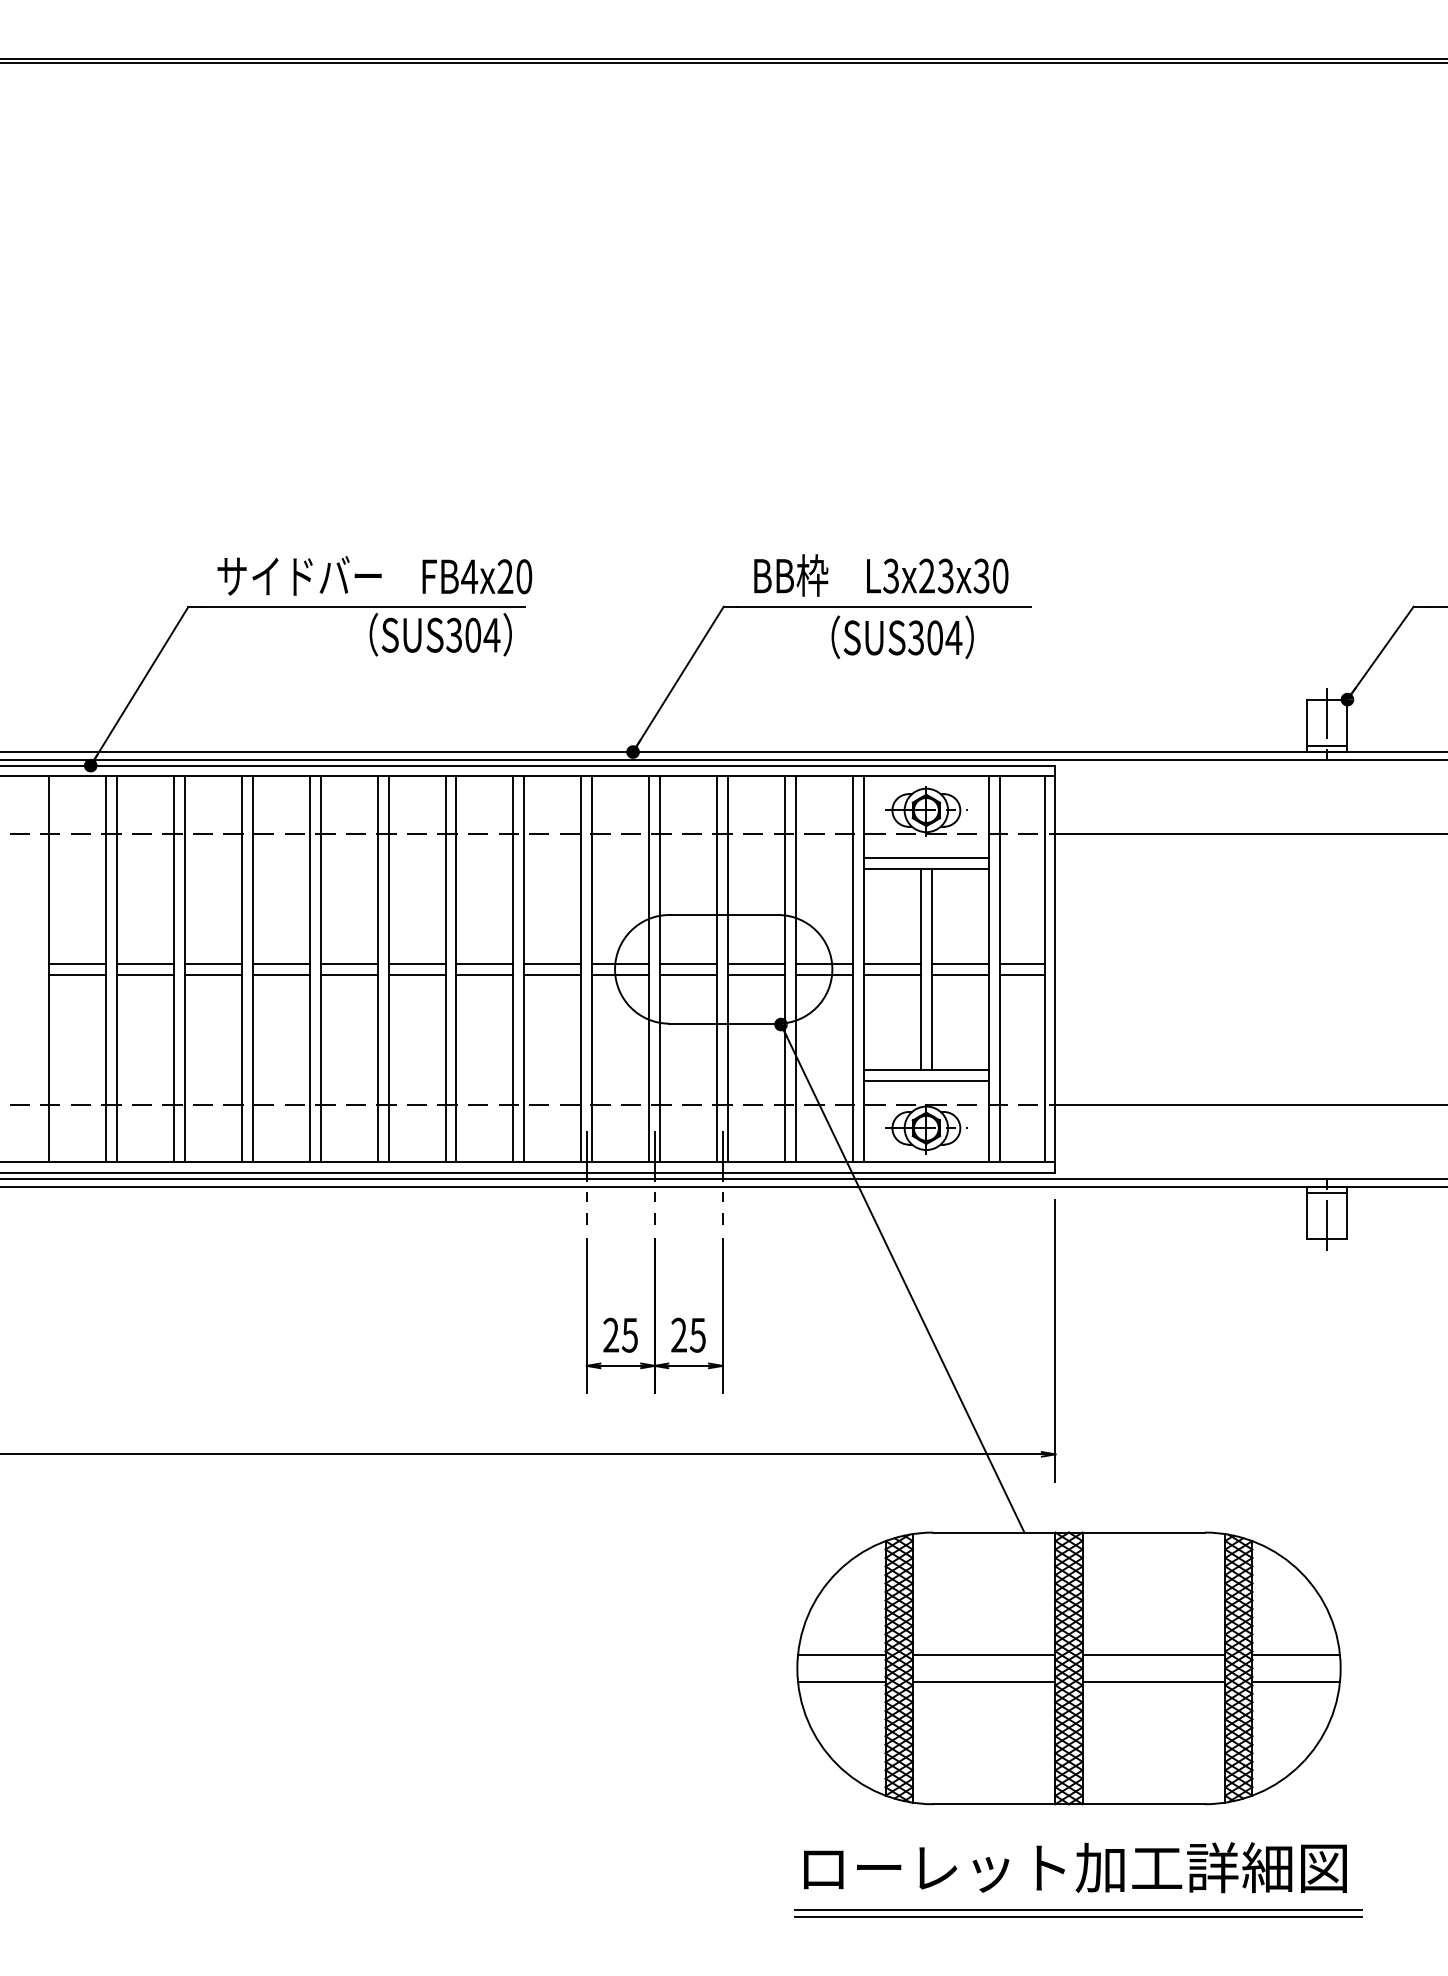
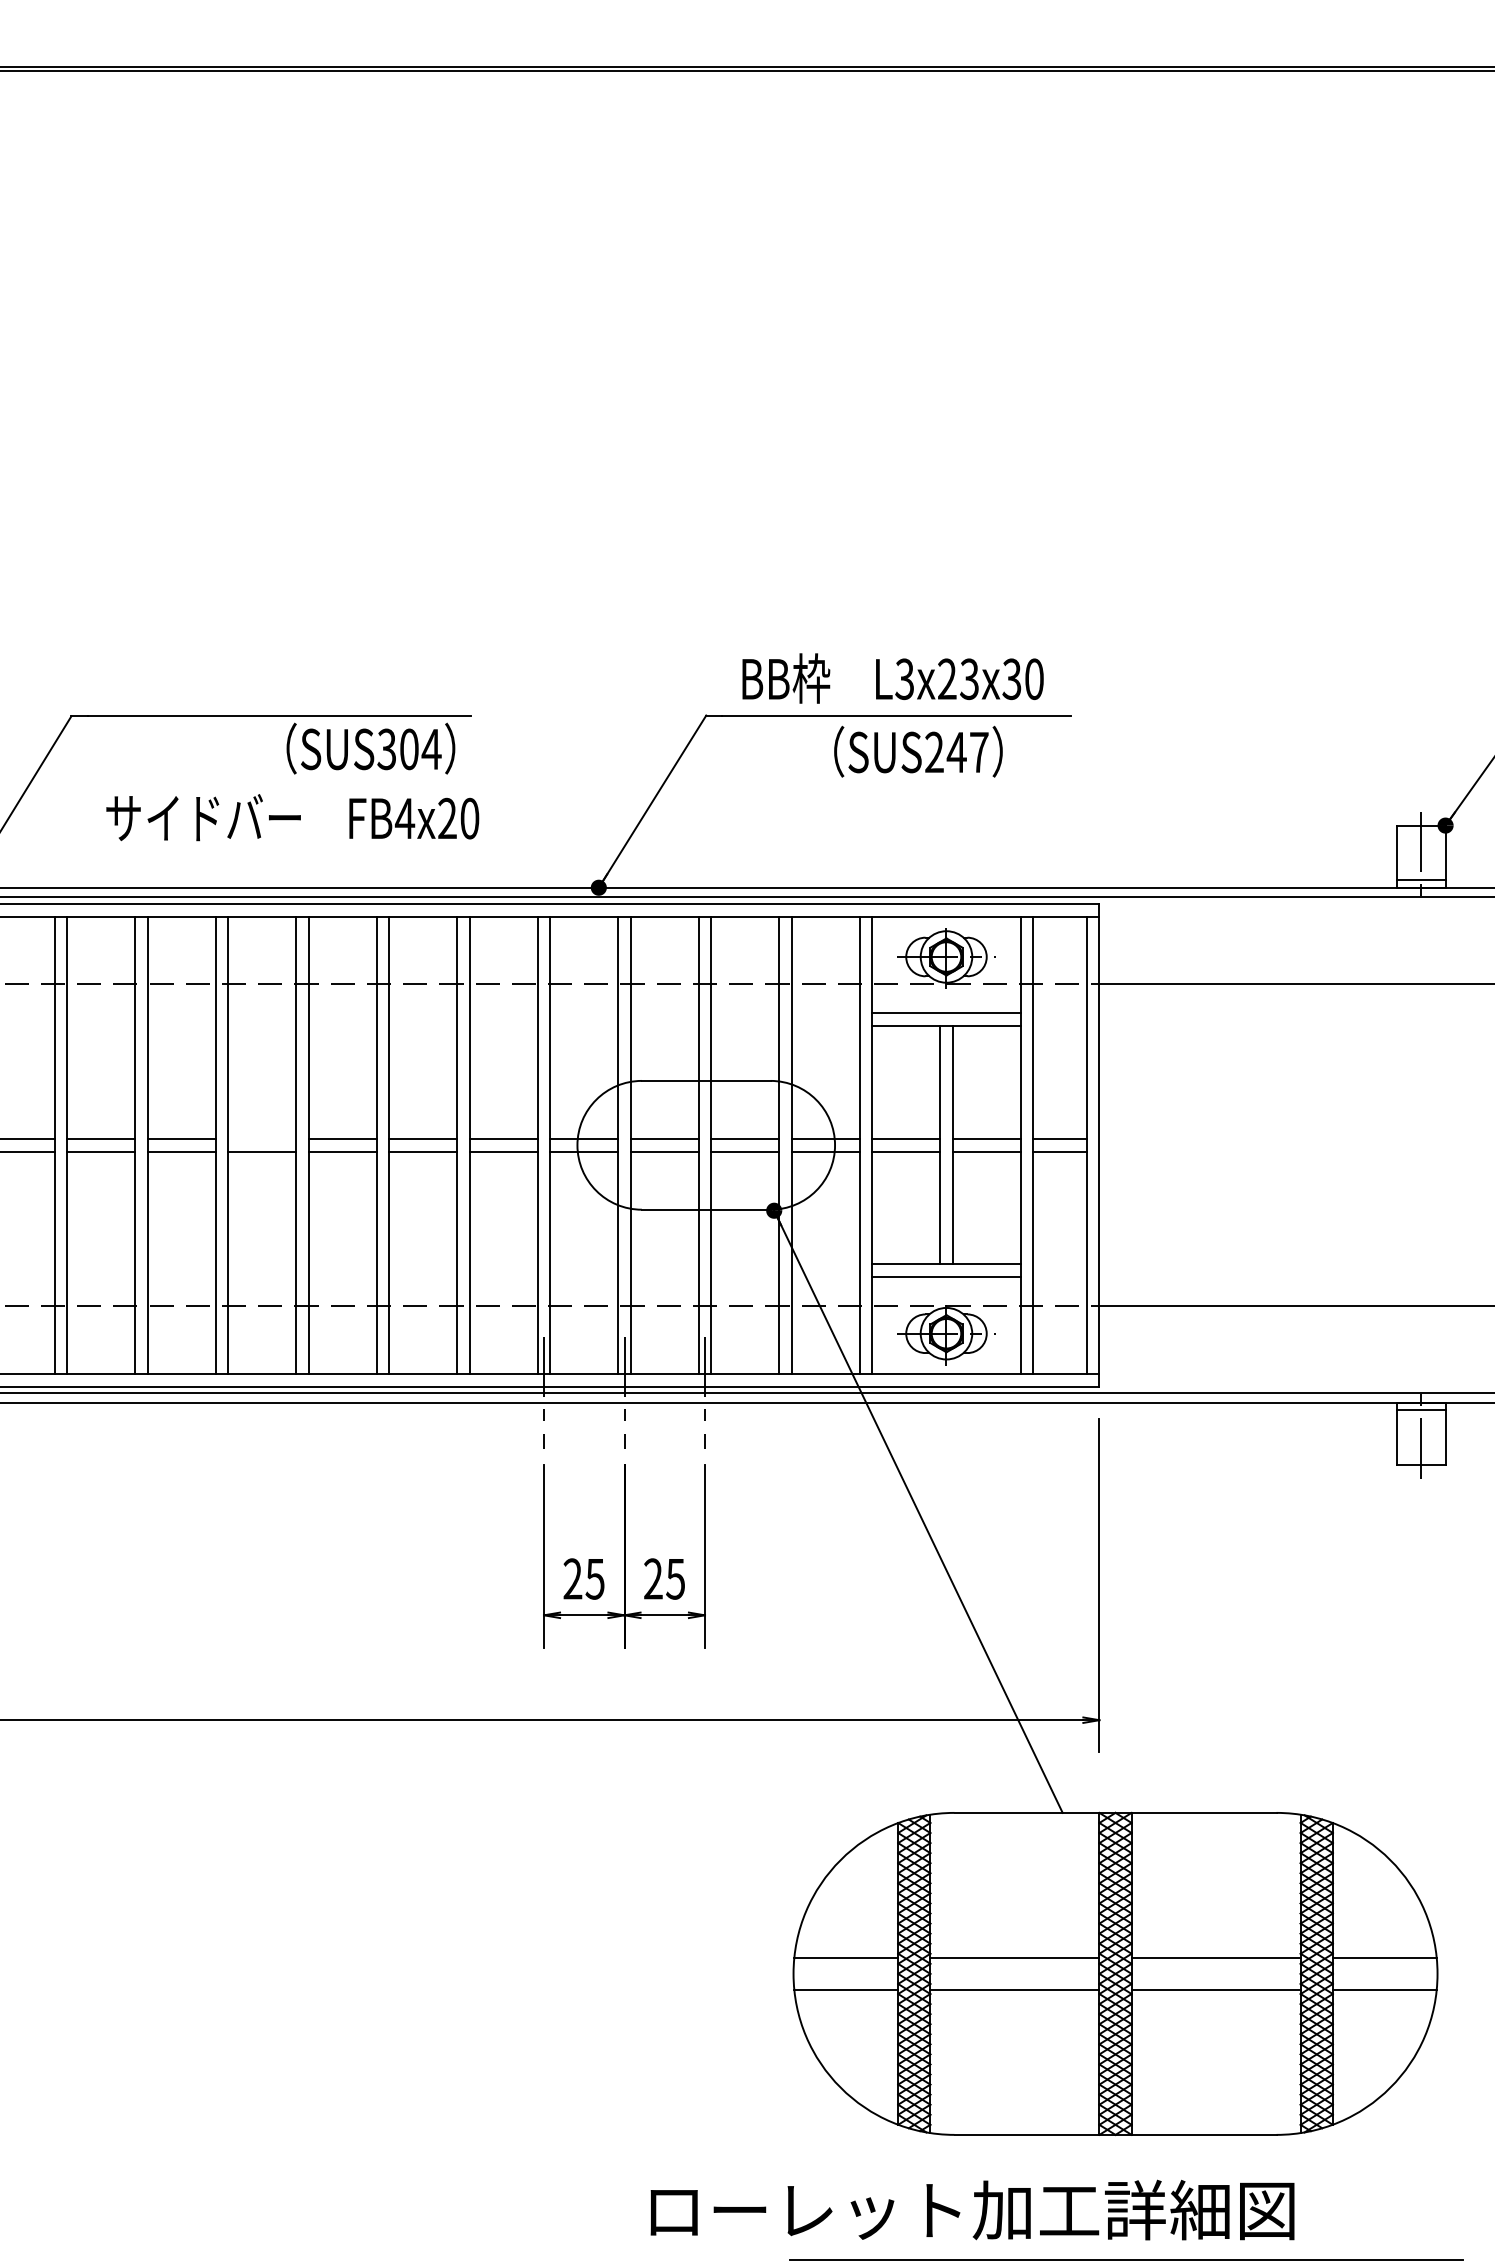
text: (374, 575) -> (292, 817), moved
text: (935, 637) -> (957, 751), SUS304 -> SUS247
line: (348, 963) -> (261, 1138), removed
text: (1074, 1867) -> (971, 2209), moved

